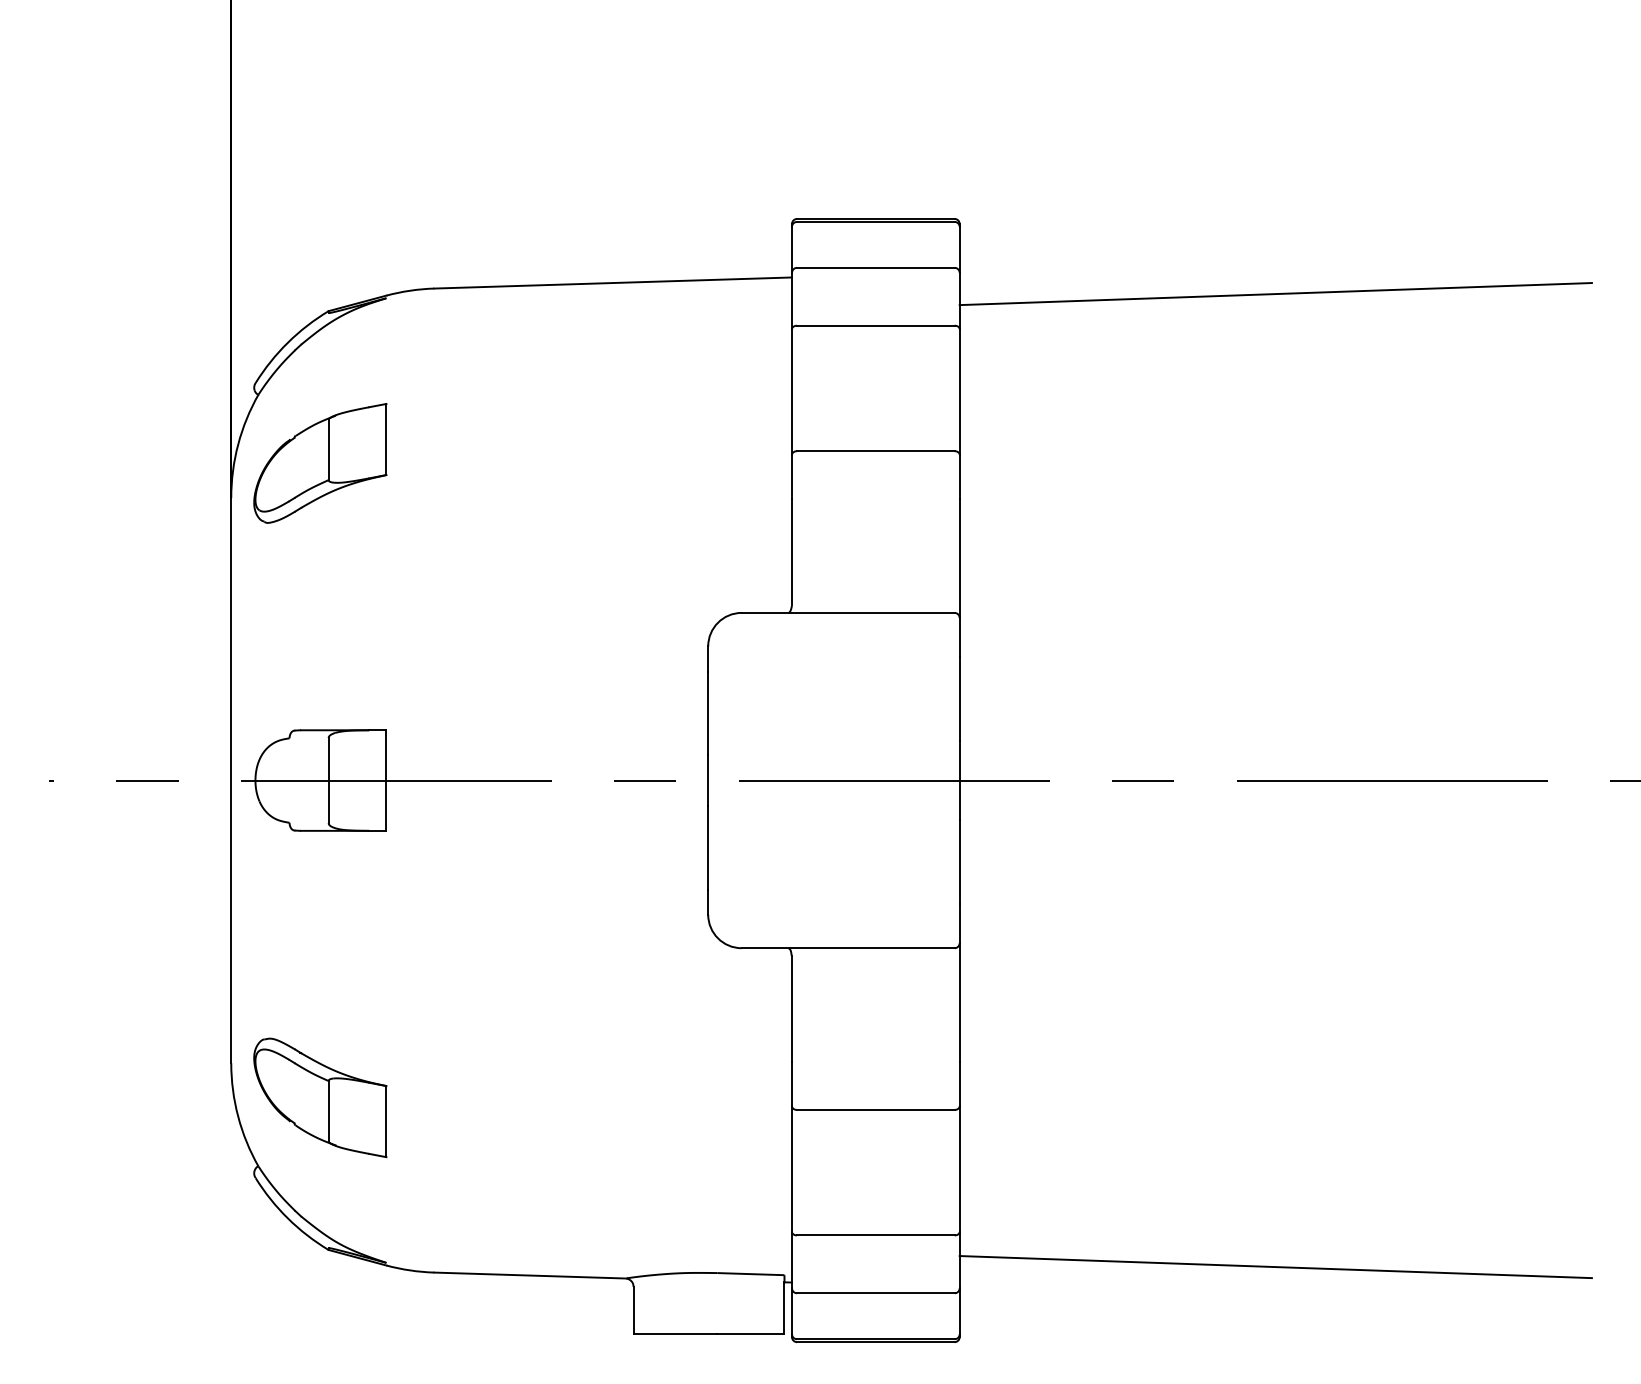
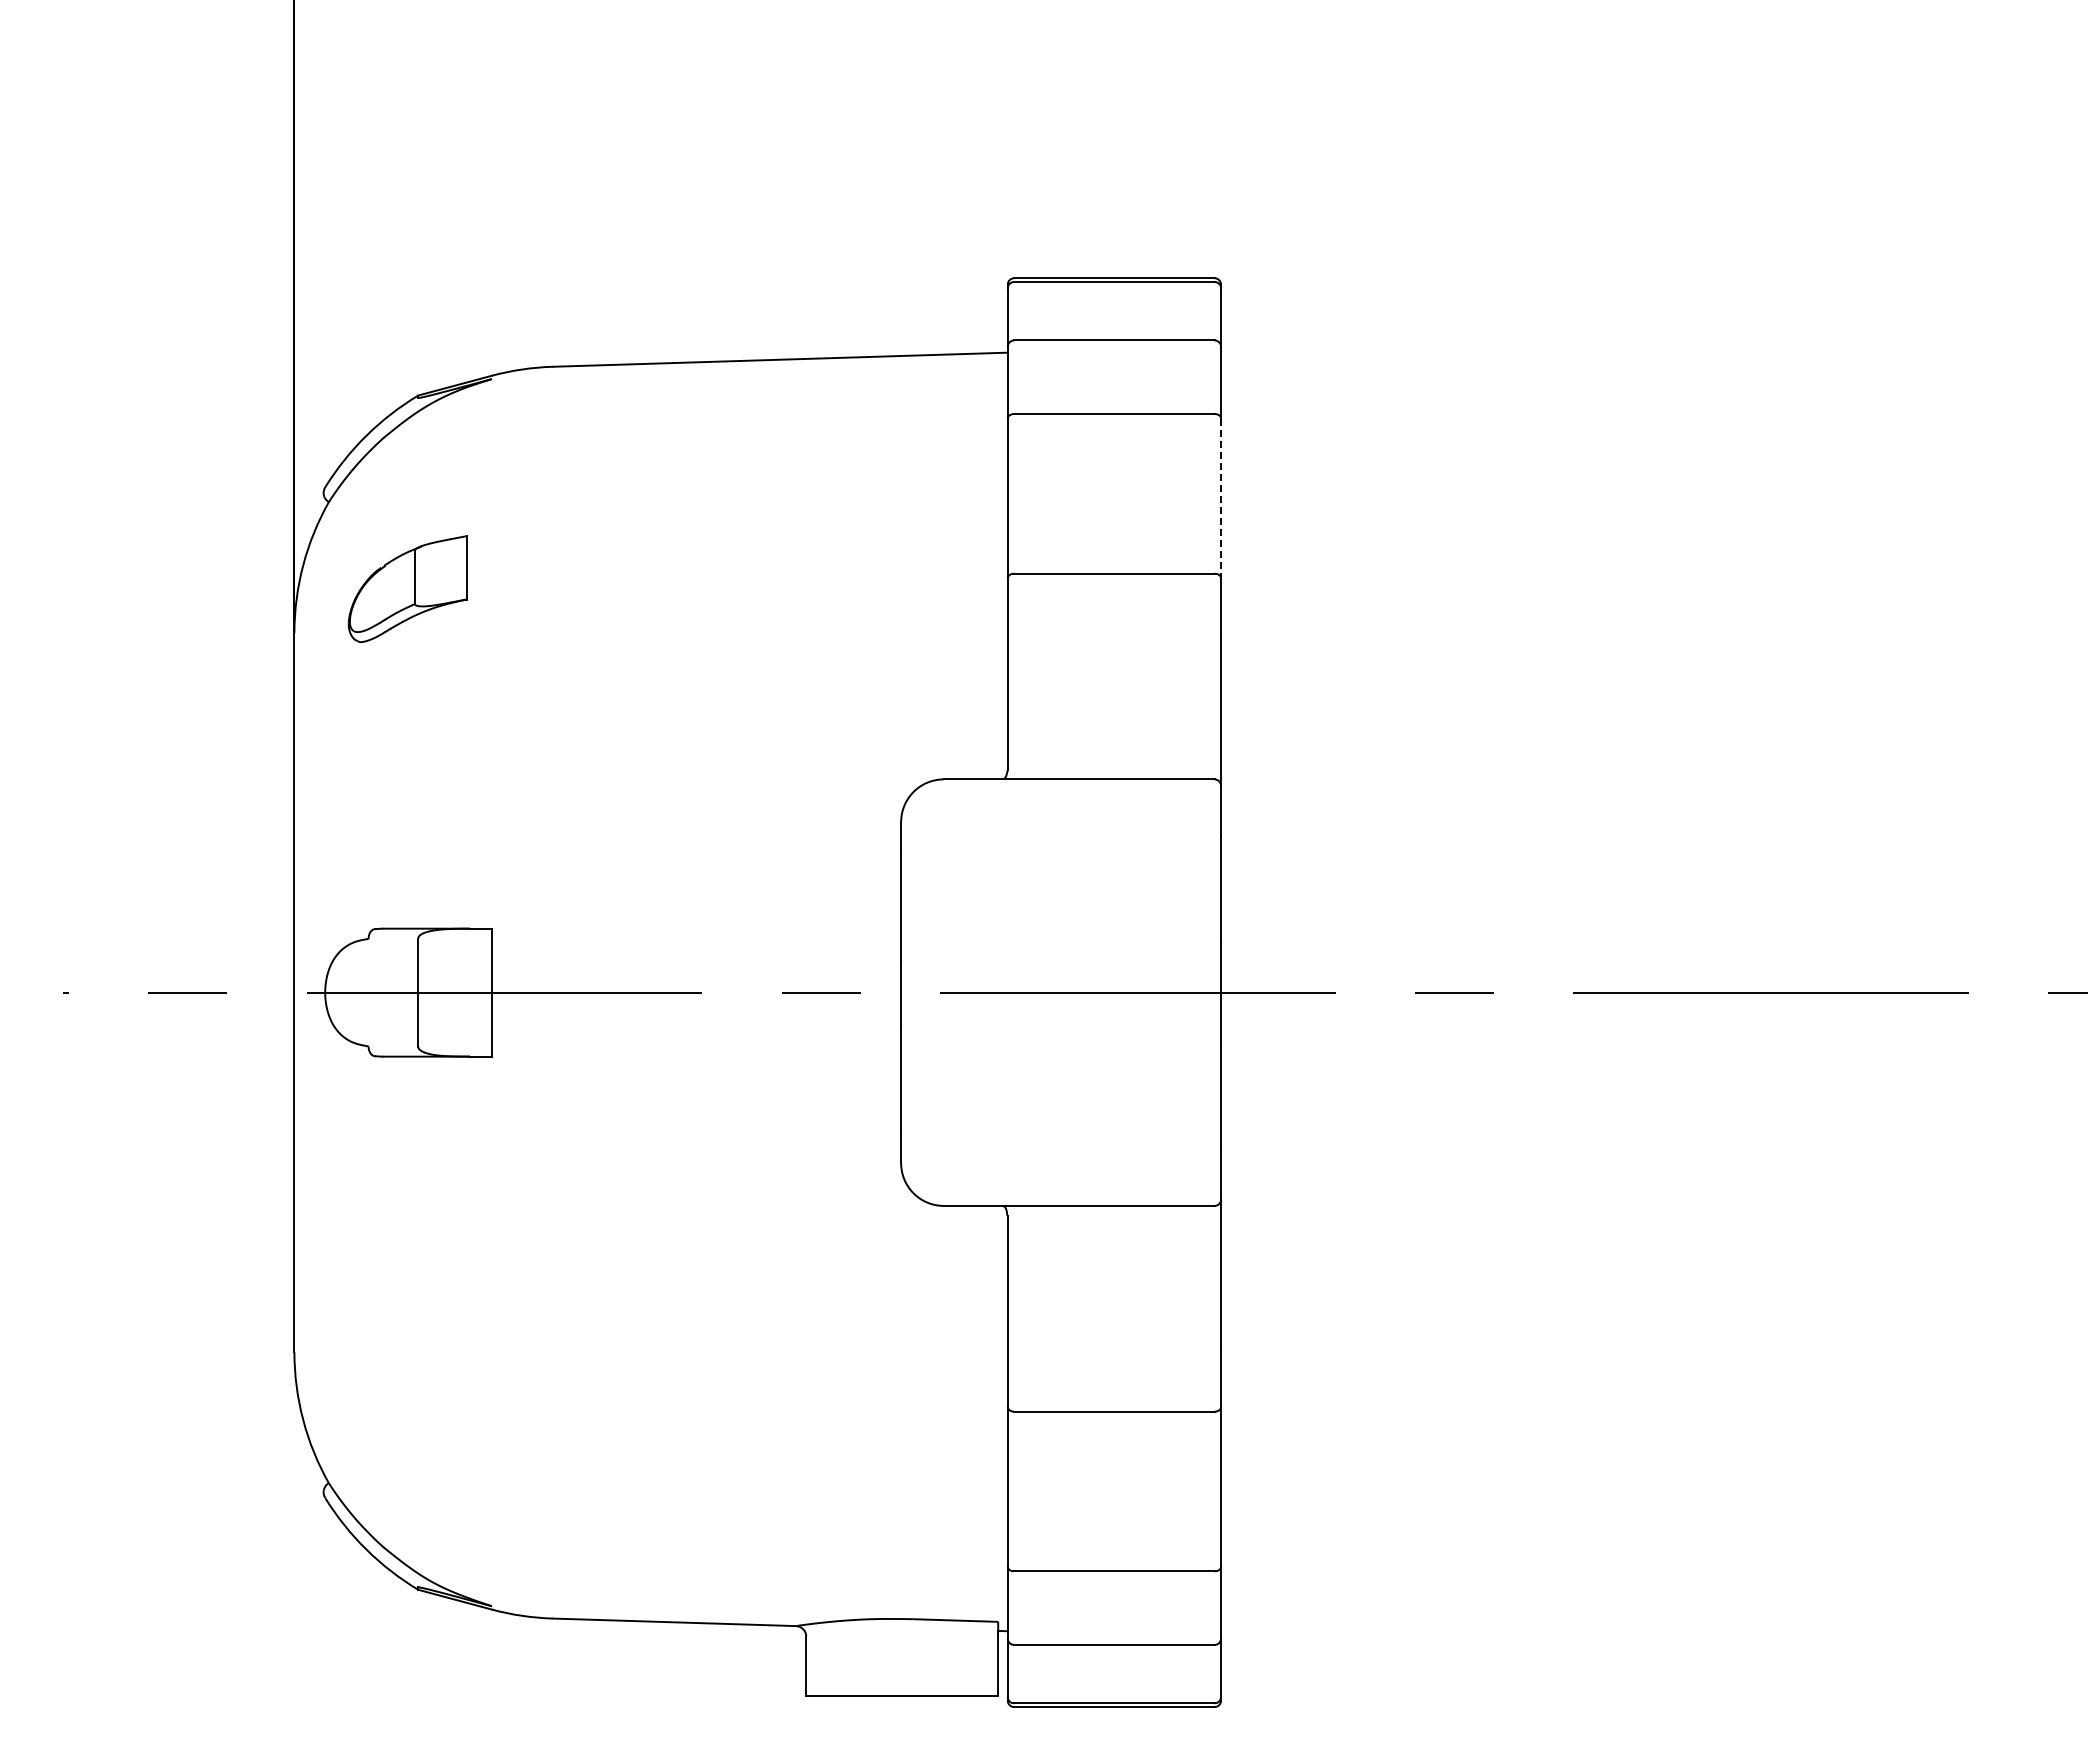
line: (1276, 293) -> (1623, 373), removed
line: (960, 392) -> (1221, 498), solid -> dashed
part: (320, 462) -> (407, 588), size x0.7
part: (320, 1098) -> (407, 1396), removed
line: (1276, 1267) -> (1623, 1611), removed

